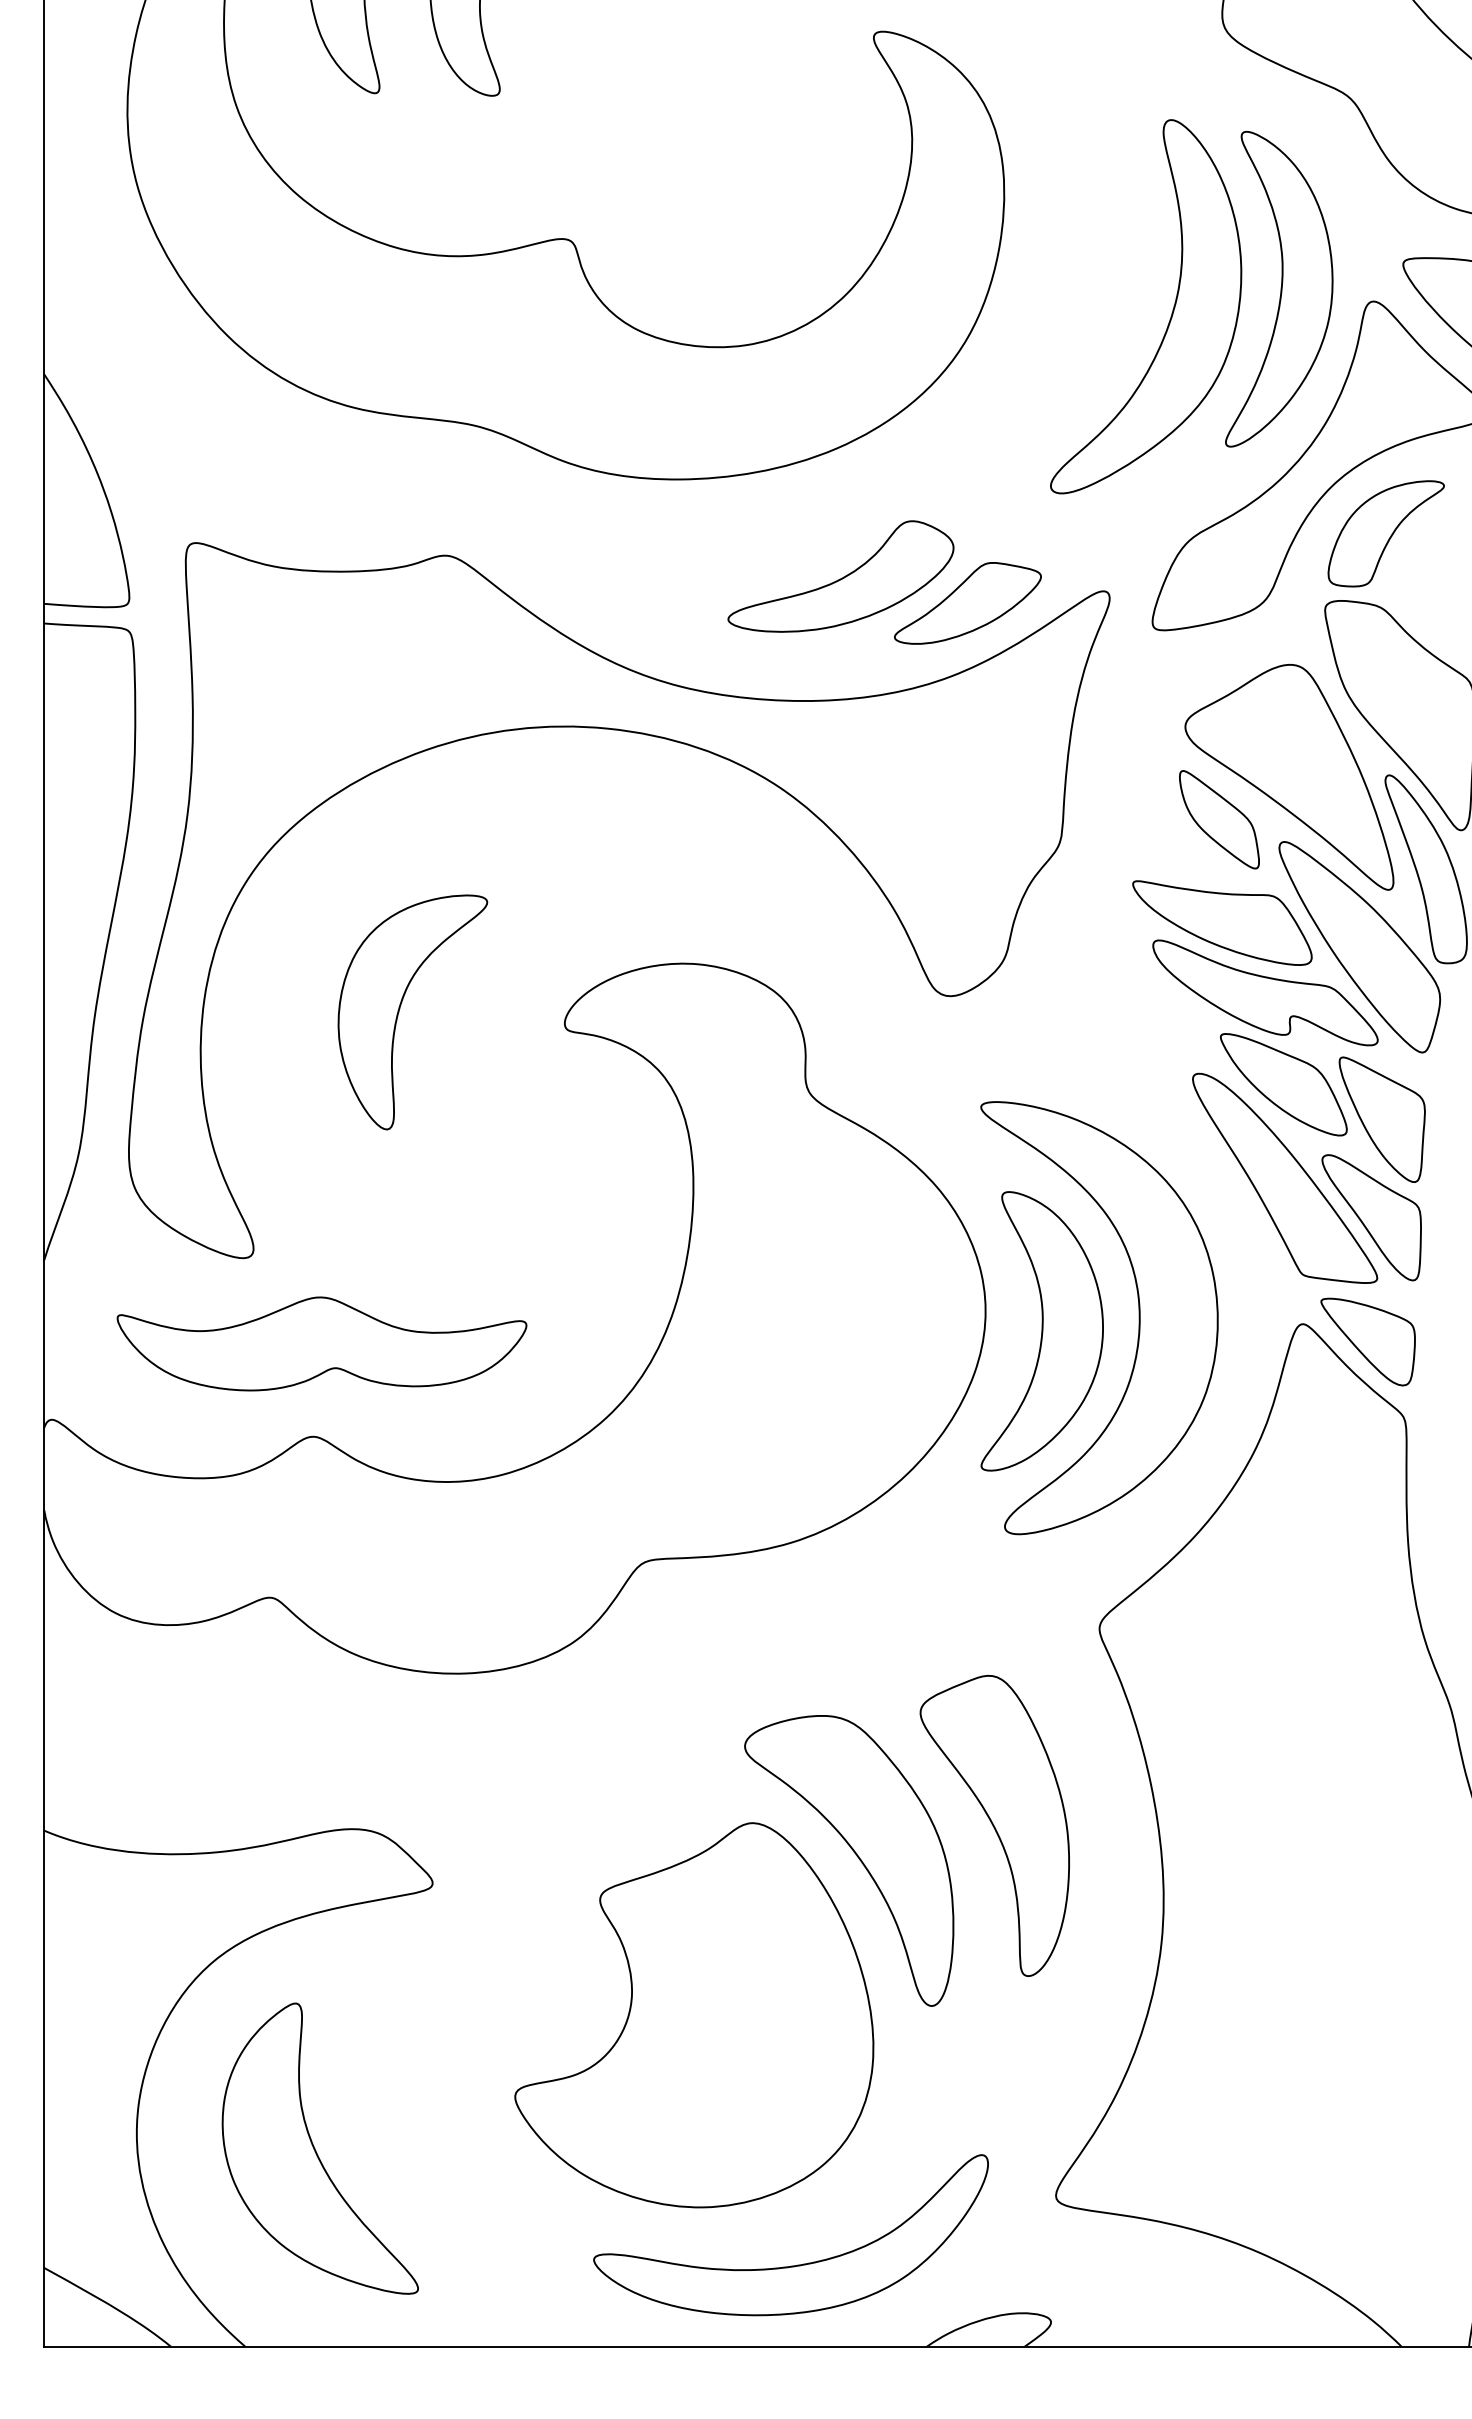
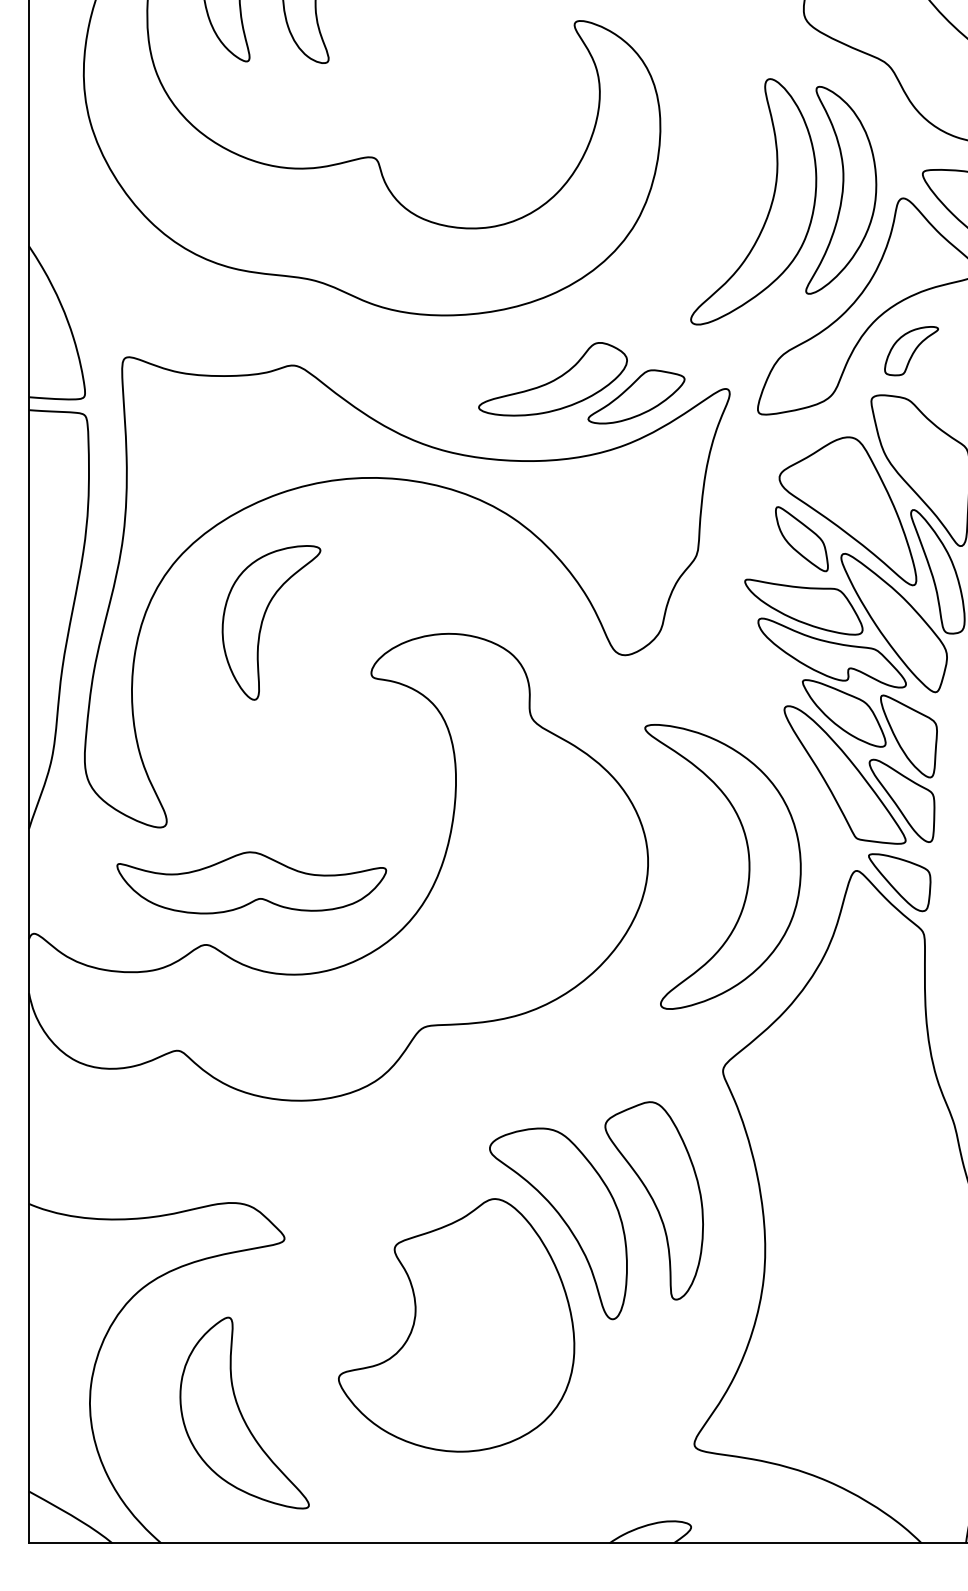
part: (1386, 532) -> (911, 350), size x0.7
part: (402, 1005) -> (264, 618), moved
part: (1042, 1331) -> (685, 875), removed
part: (321, 1343) -> (251, 882), moved
part: (320, 2147) -> (244, 1412), moved
part: (789, 2264) -> (519, 1489), removed

